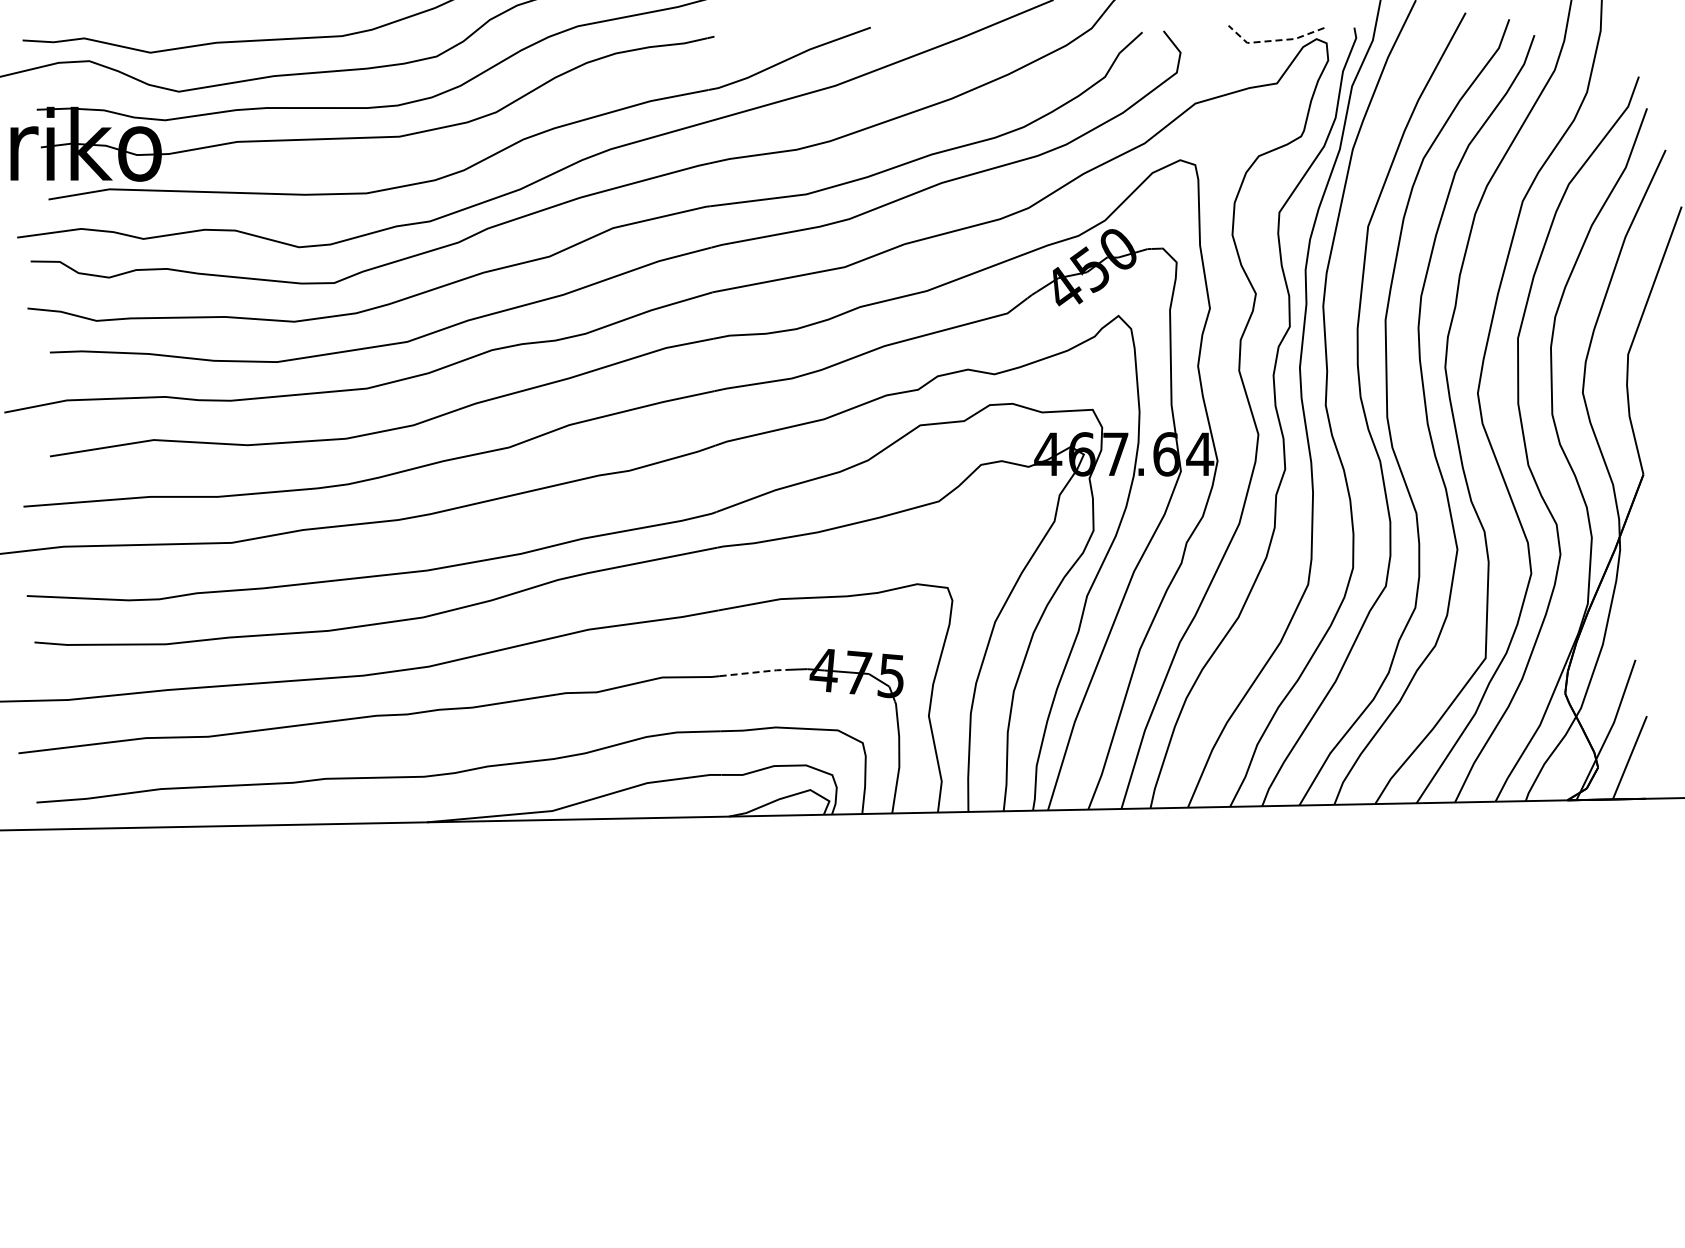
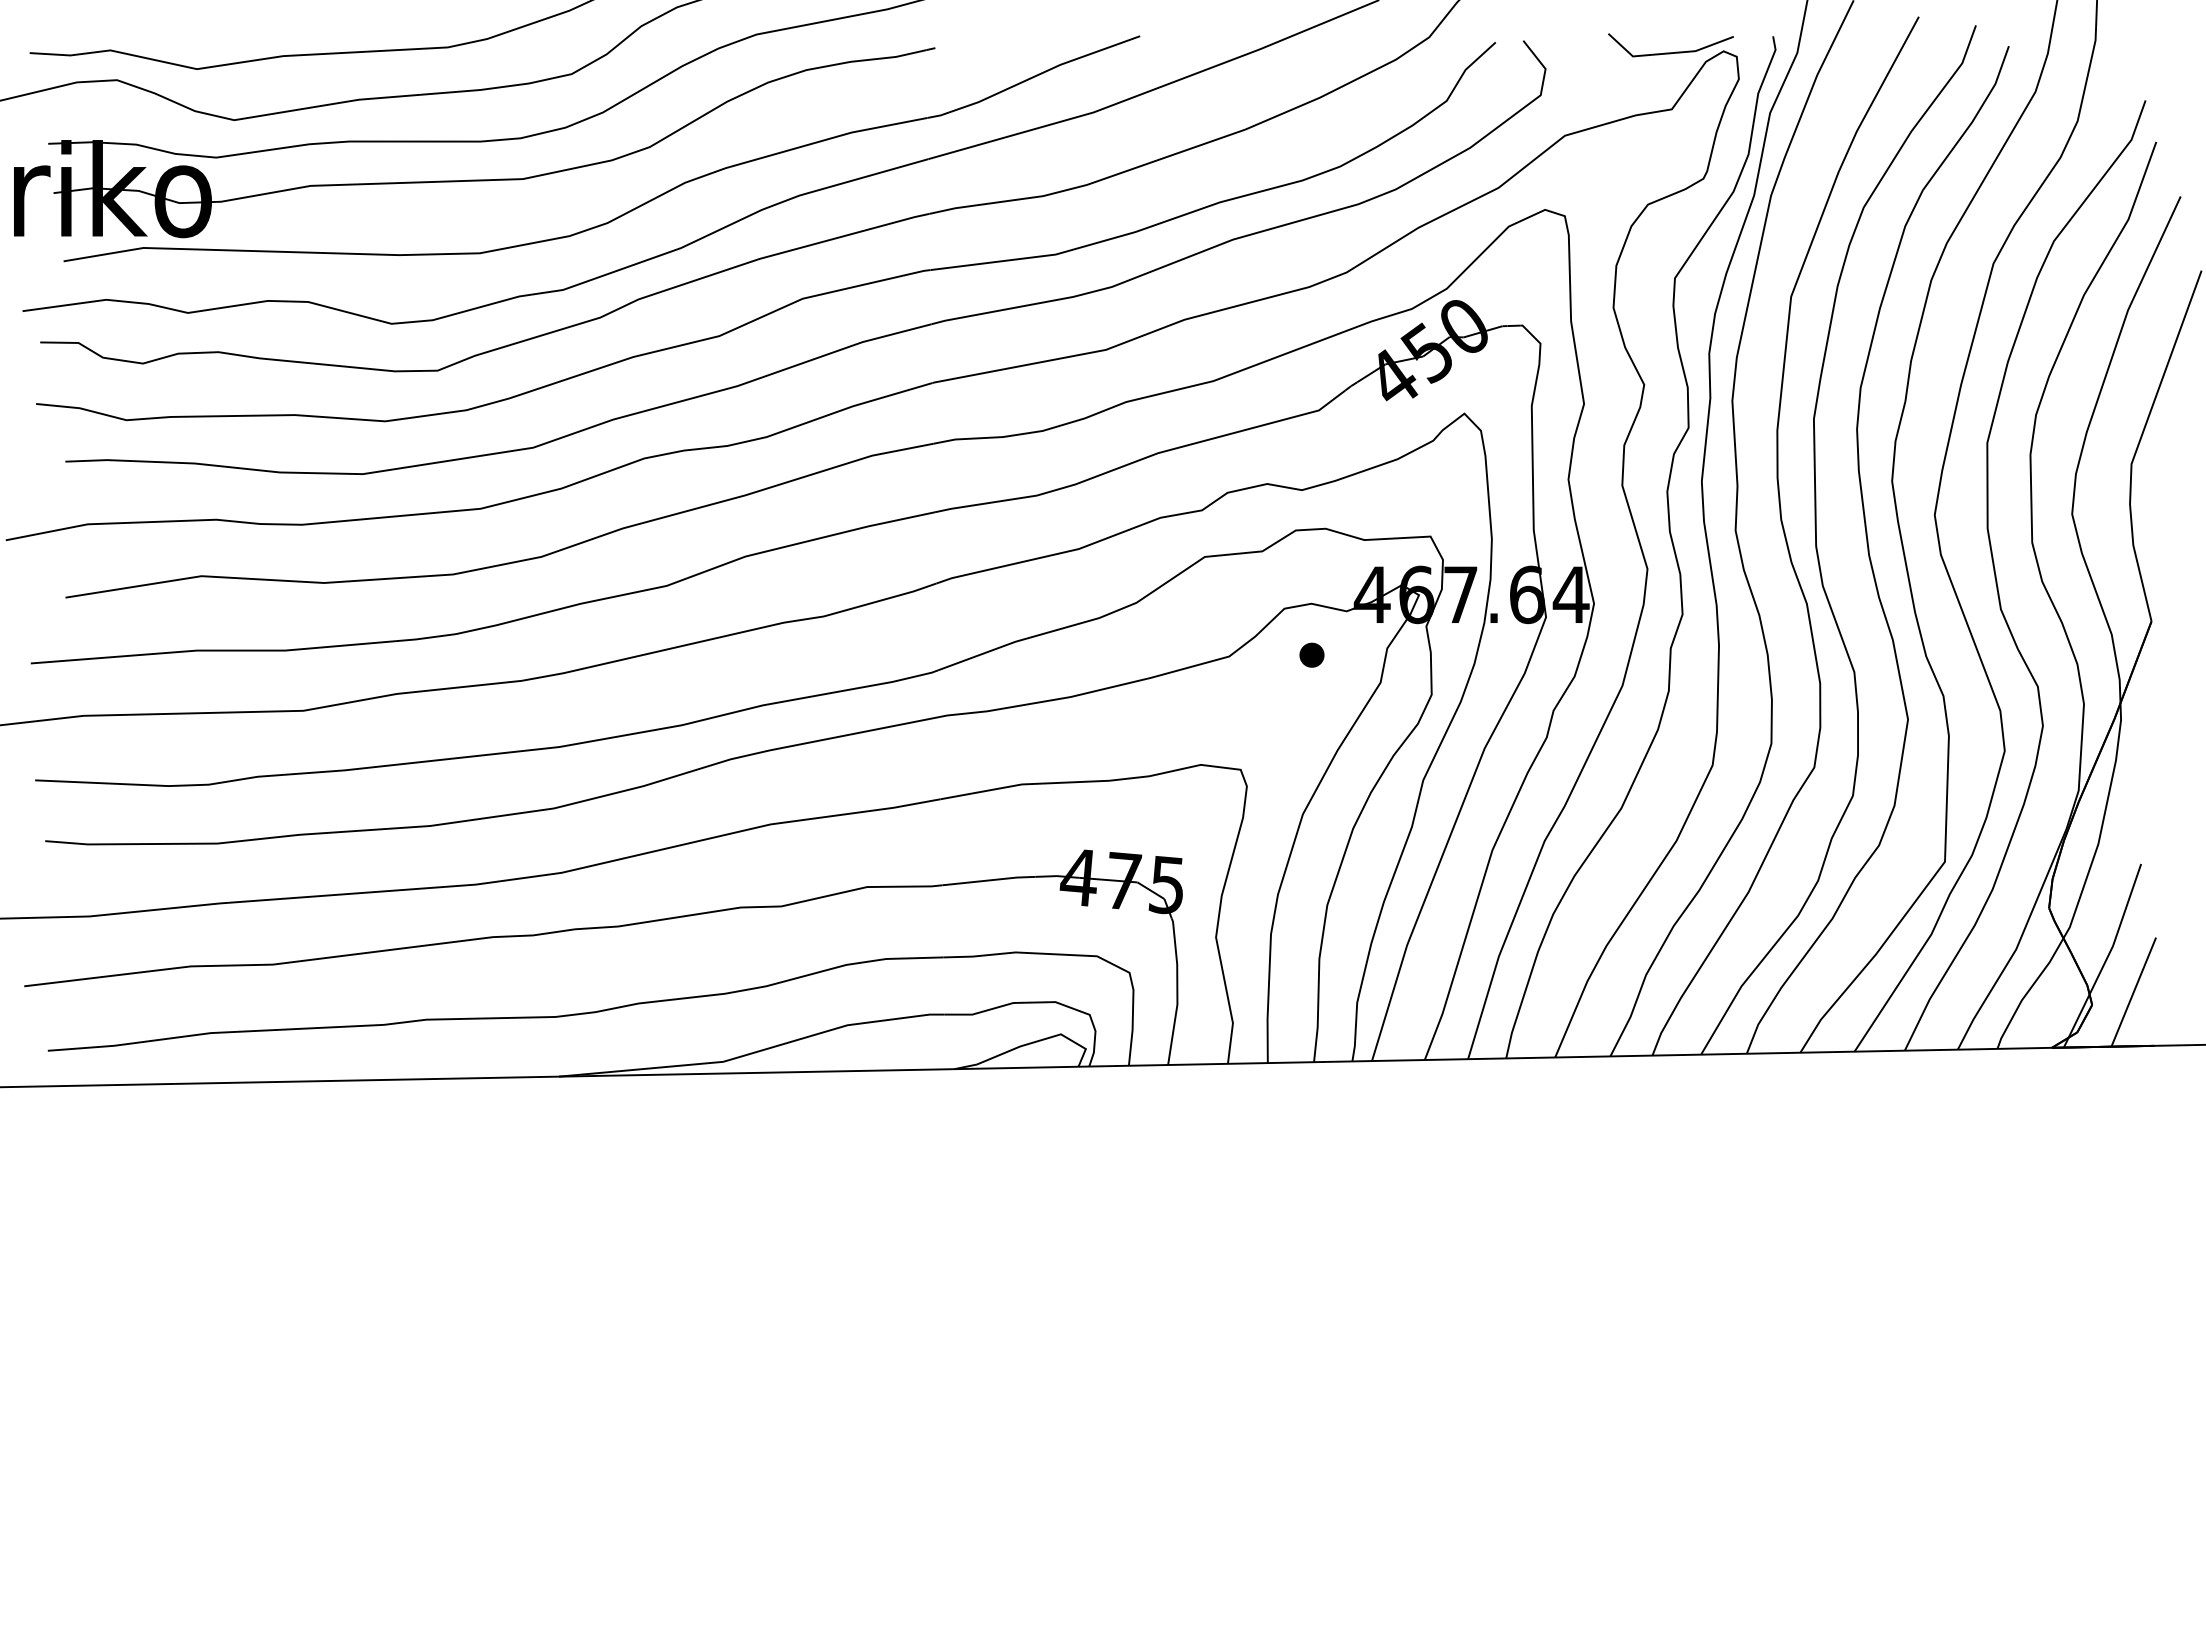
line: (1273, 40) -> (1667, 53), dashed -> solid
part: (1001, 500) -> (1311, 655), added
line: (756, 672) -> (990, 880), dashed -> solid

